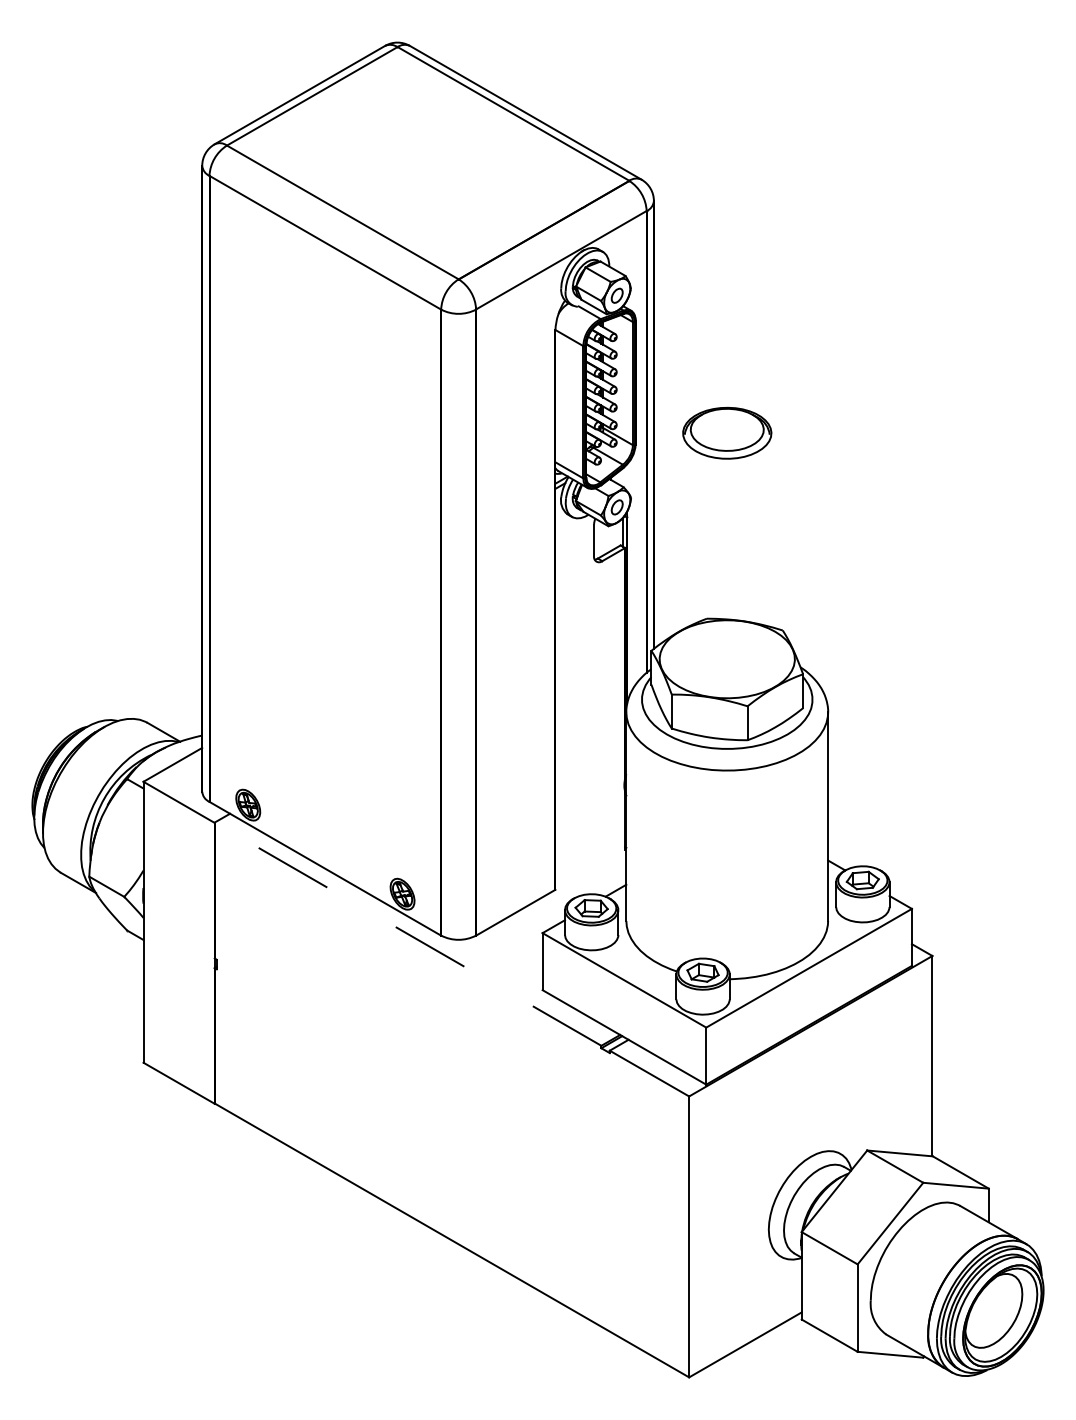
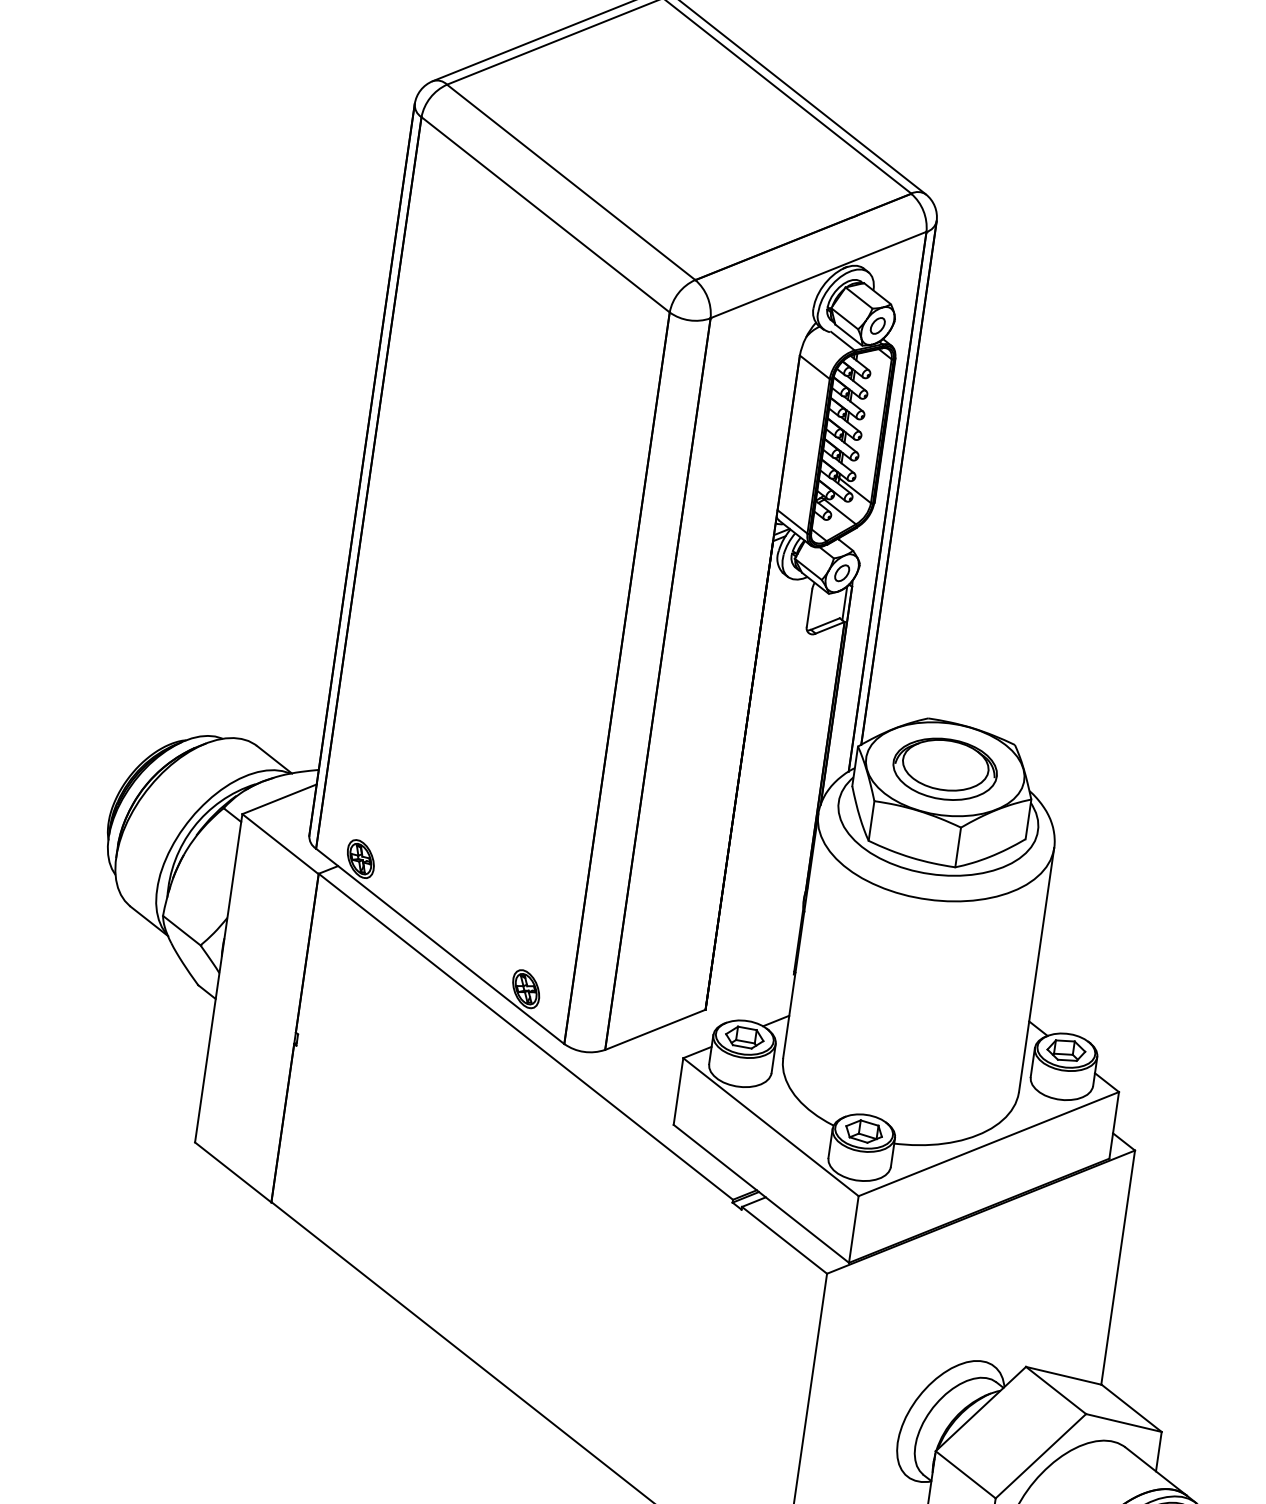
part: (727, 432) -> (945, 768), moved
line: (407, 933) -> (525, 1035), dashed -> solid

